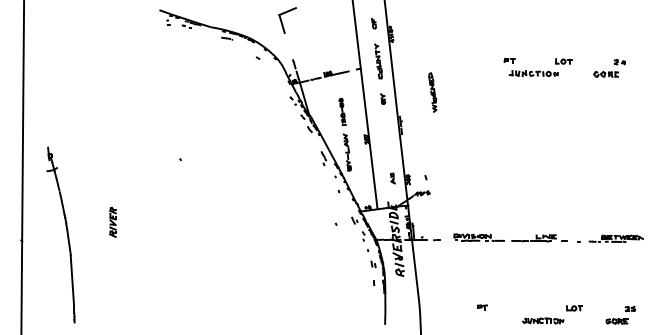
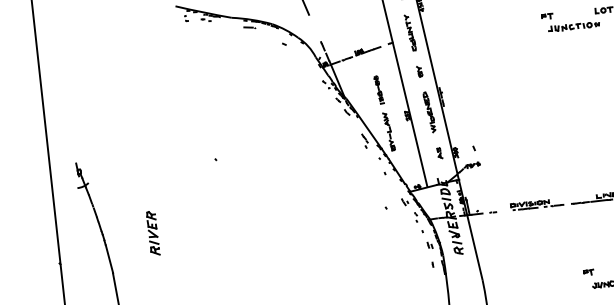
part: (432, 92) -> (429, 112), moved
part: (112, 222) -> (152, 233), size x1.43
part: (482, 307) -> (588, 272), moved

